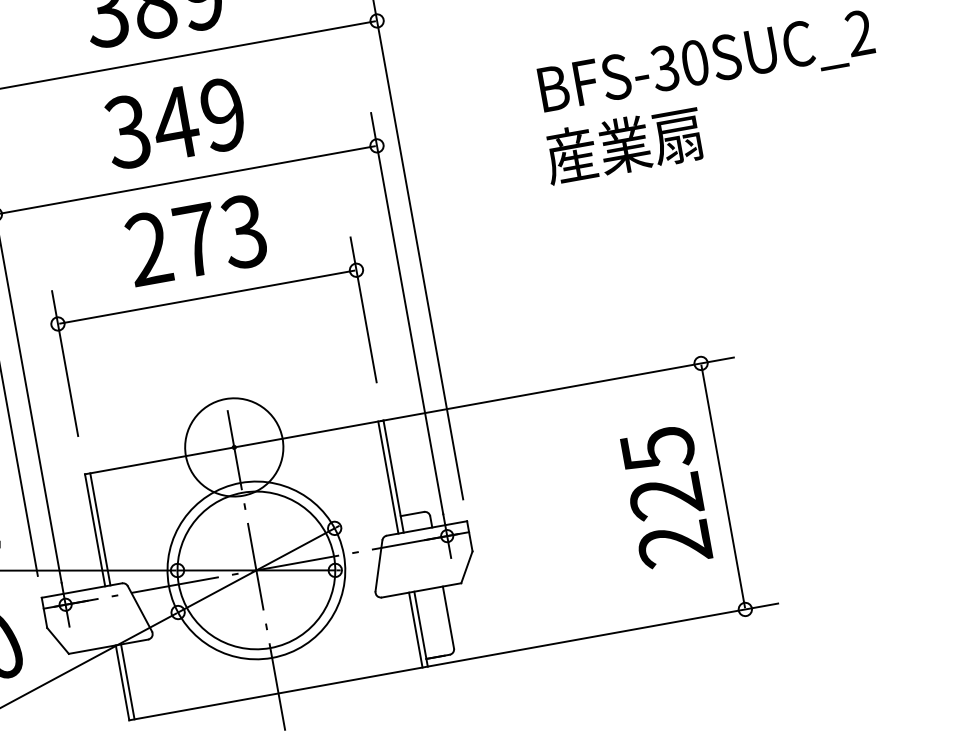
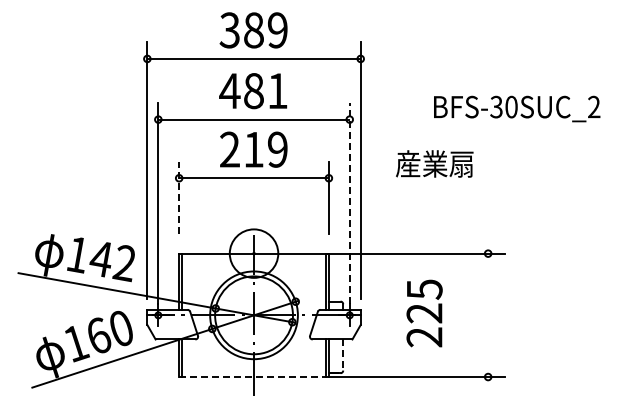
text: (175, 124) -> (253, 91), 349 -> 481
text: (623, 144) -> (434, 163), moved
text: (219, 235) -> (265, 149), 273 -> 219
line: (406, 313) -> (349, 203), solid -> dashed
line: (65, 362) -> (179, 197), solid -> dashed
line: (723, 484) -> (488, 314), removed
text: (666, 497) -> (424, 313), moved
line: (449, 618) -> (343, 355), solid -> dashed
line: (279, 694) -> (254, 377), solid -> dashed

